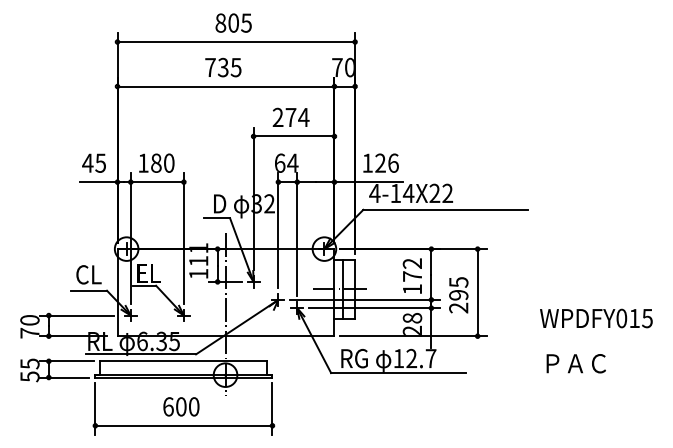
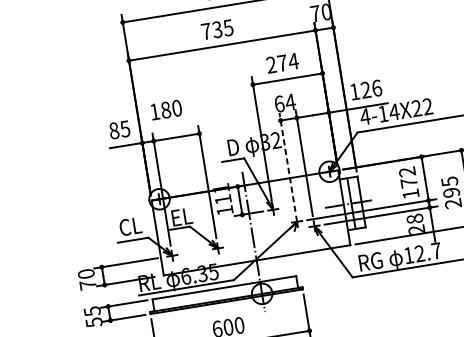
text: (87, 162) -> (113, 130), 45 -> 85
text: (156, 162) -> (166, 109), moved
line: (278, 230) -> (287, 162), solid -> dashed

